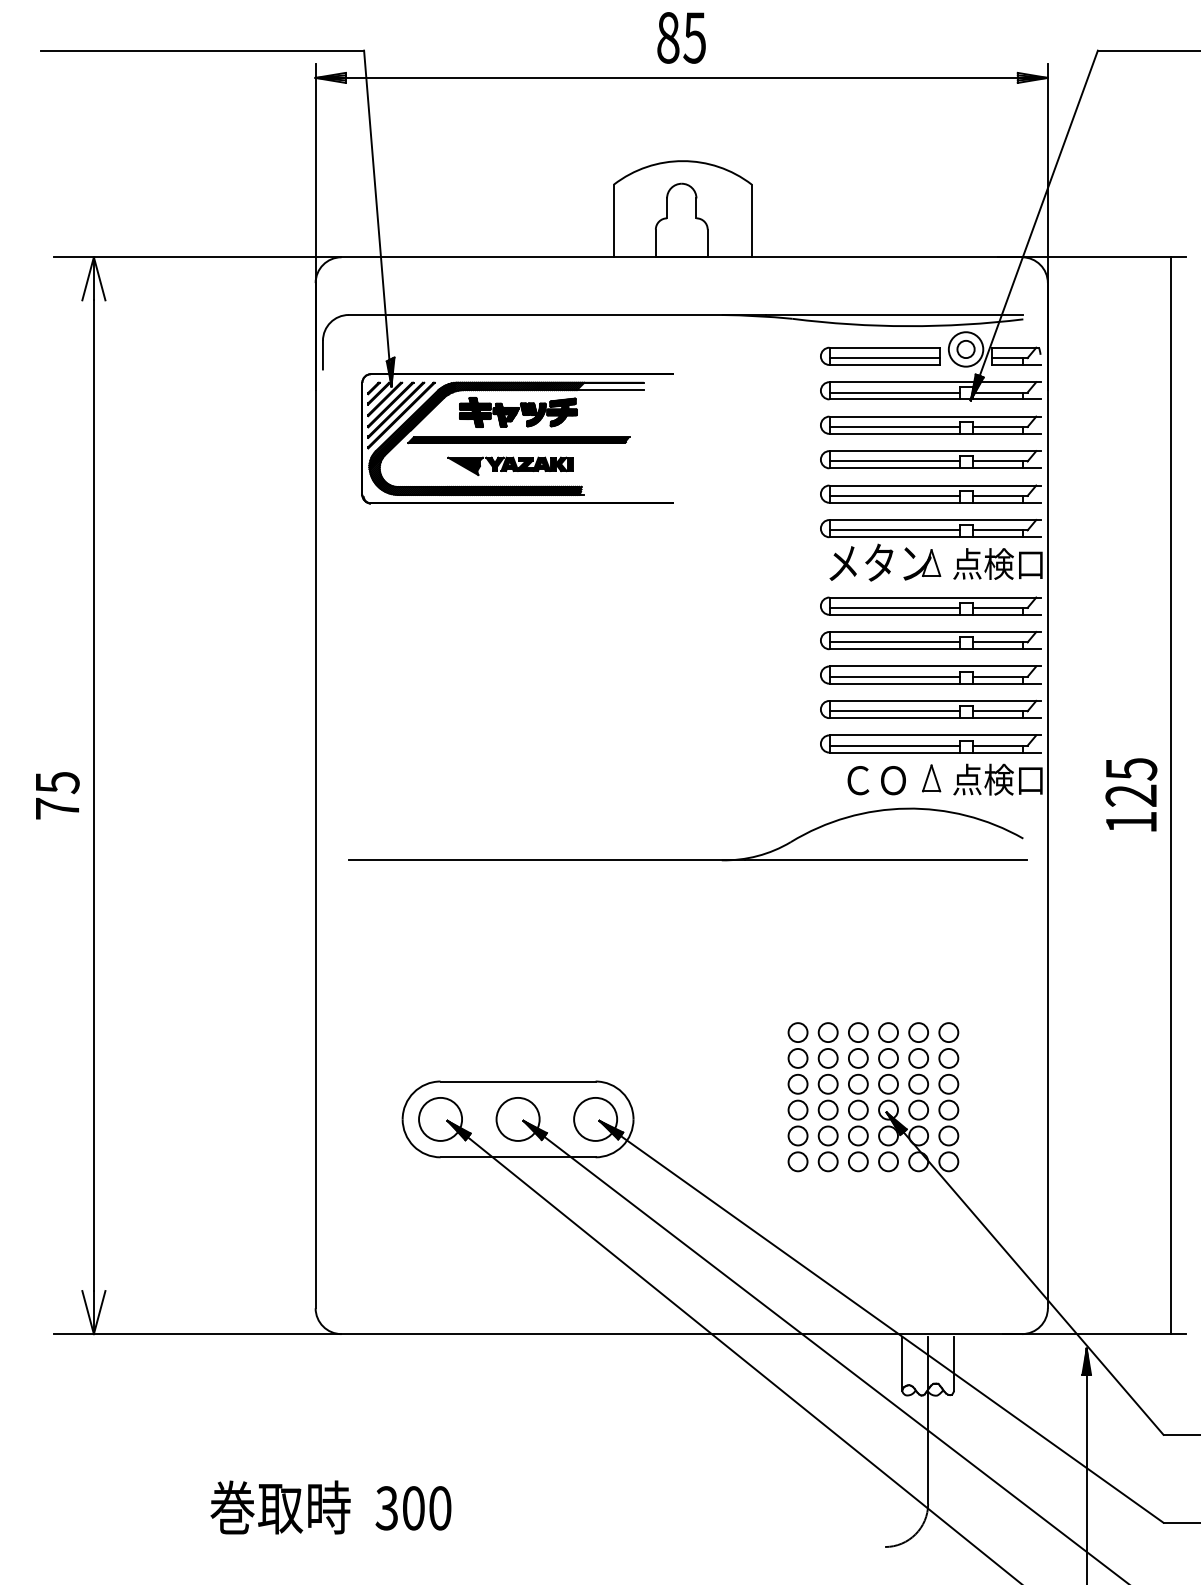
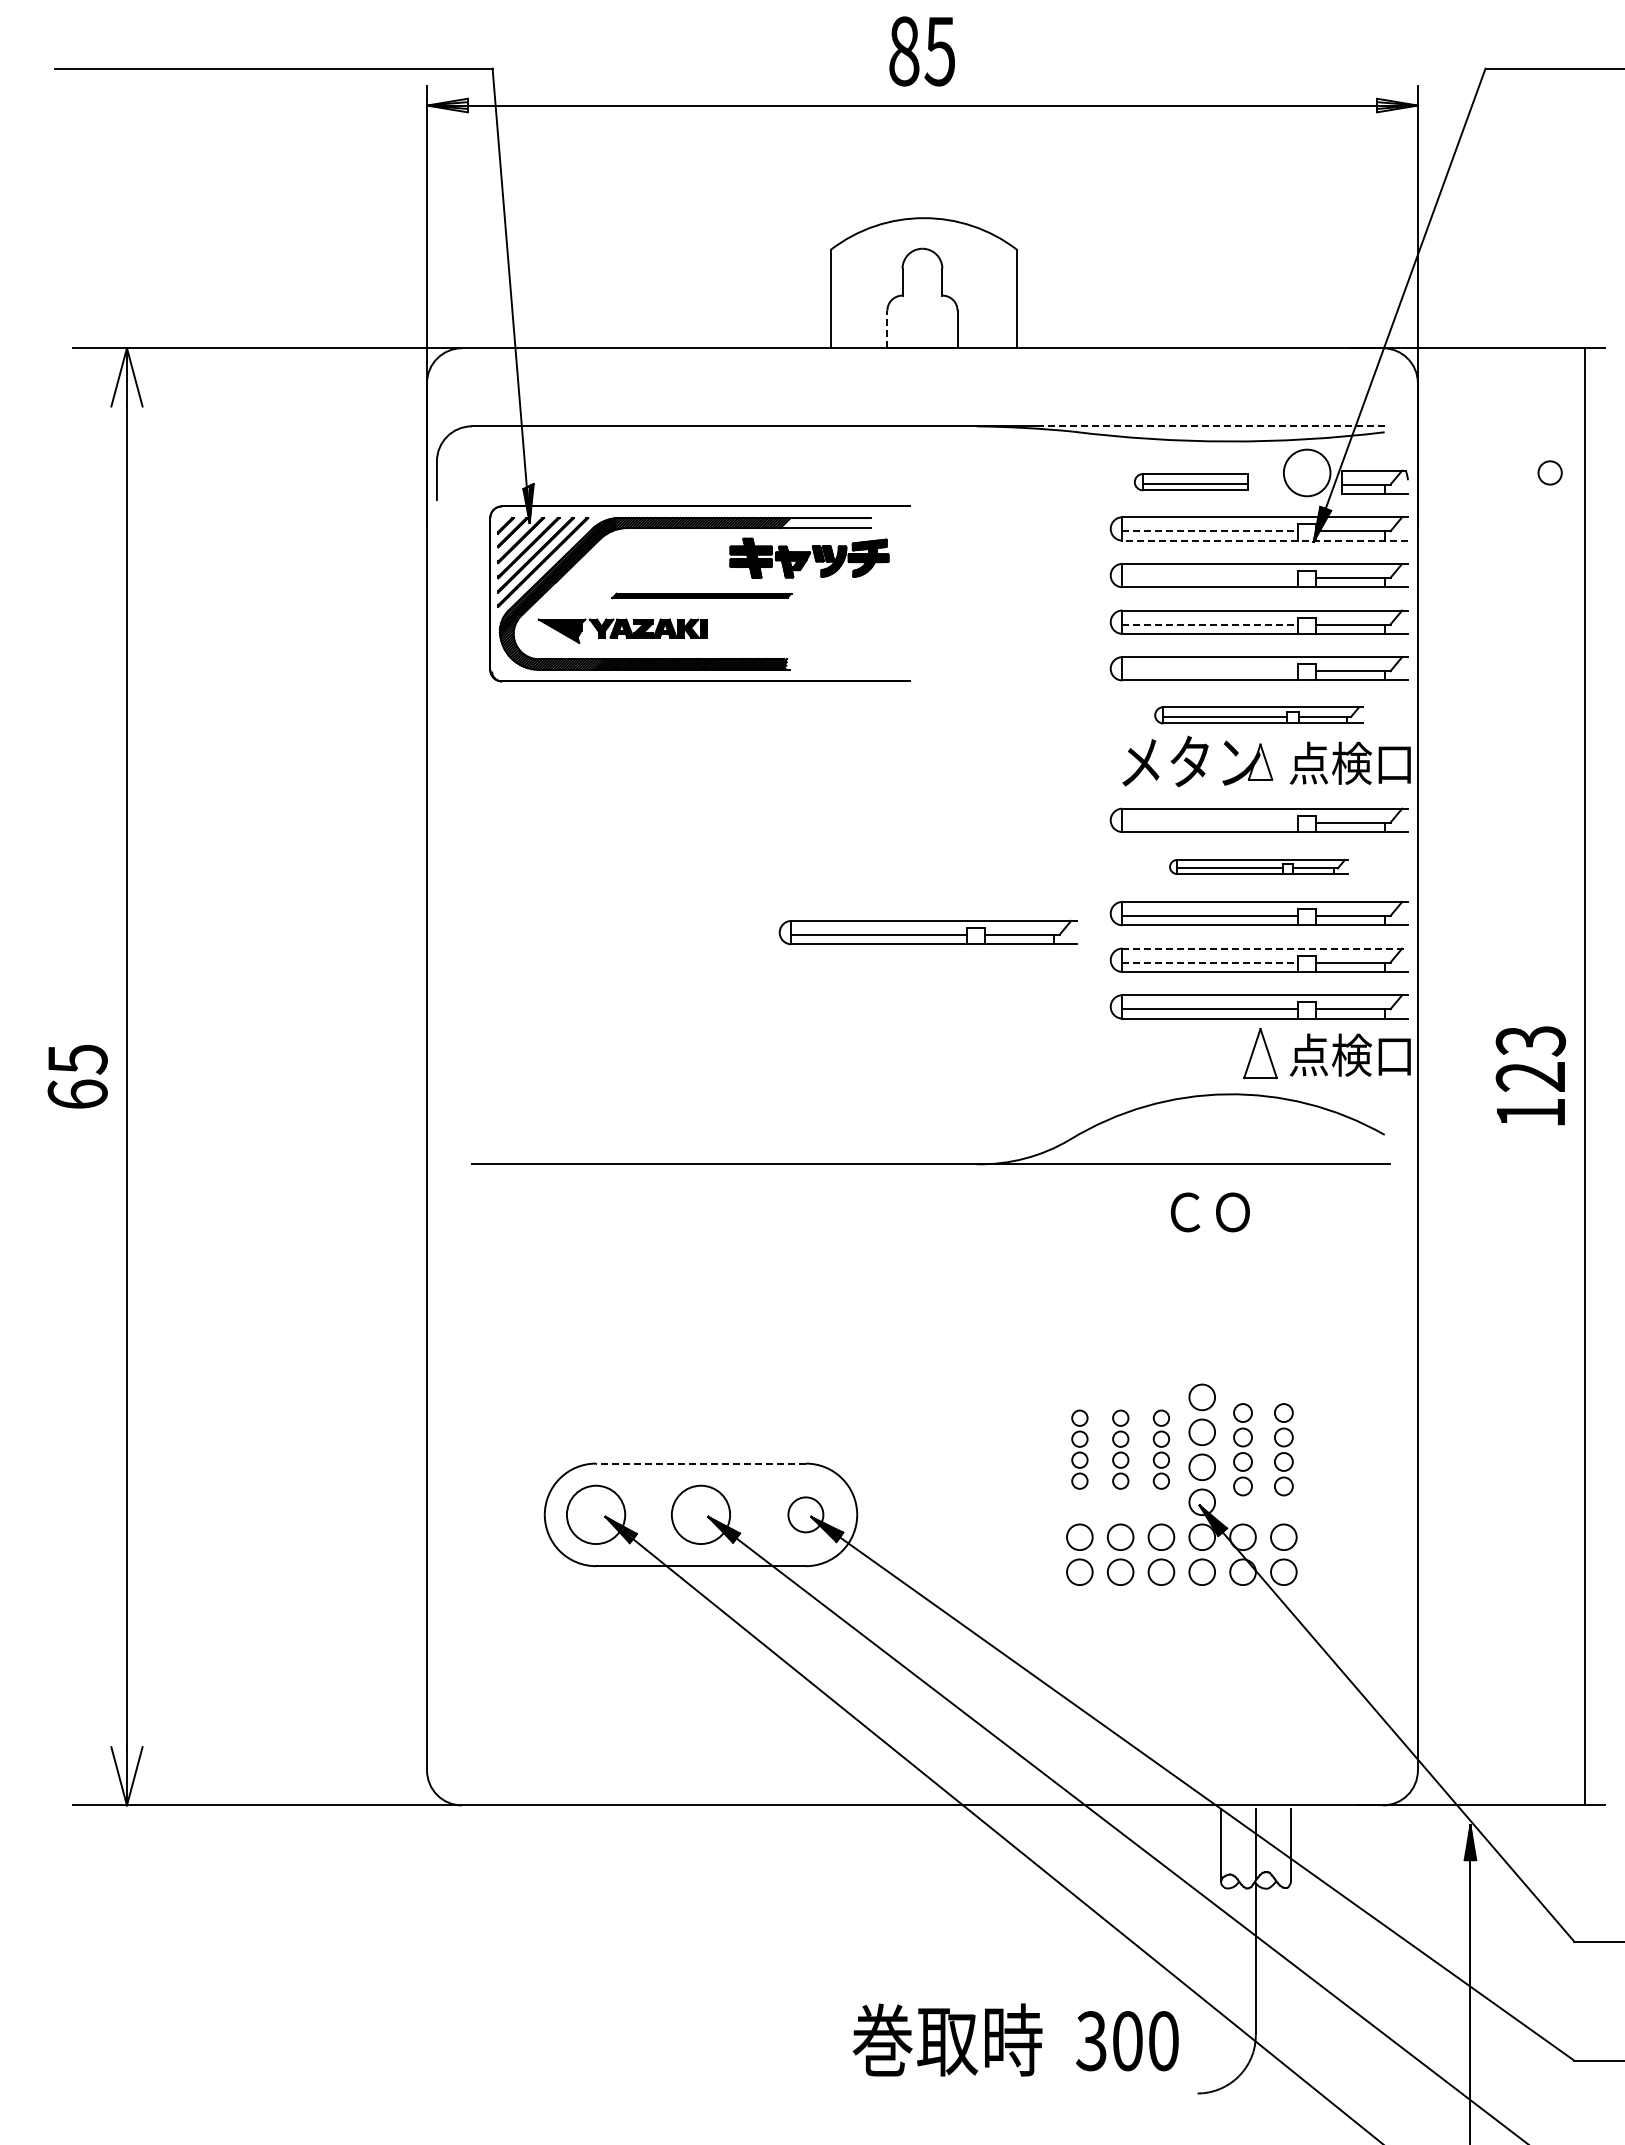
line: (655, 243) -> (887, 329), solid -> dashed
line: (894, 315) -> (1210, 426), solid -> dashed
circle: (965, 349) -> (1549, 472), moved
part: (879, 355) -> (1190, 481), size x0.7
line: (894, 392) -> (1210, 531), solid -> dashed
line: (935, 399) -> (1265, 540), solid -> dashed
part: (518, 411) -> (809, 557), moved
line: (894, 426) -> (1210, 577), removed
part: (518, 439) -> (701, 595), size x0.6
line: (894, 461) -> (1210, 624), solid -> dashed
part: (510, 465) -> (622, 630), moved
line: (894, 496) -> (1210, 671), removed
part: (930, 527) -> (1258, 714), size x0.7
line: (894, 607) -> (1210, 822), removed
part: (930, 640) -> (1258, 866), size x0.6
part: (685, 689) -> (927, 932), added
line: (935, 700) -> (1265, 948), solid -> dashed
line: (894, 711) -> (1210, 962), solid -> dashed
text: (1131, 769) -> (1530, 1041), 125 -> 123
part: (931, 778) -> (1260, 1053), size x1.4
text: (876, 780) -> (1210, 1212), moved
text: (57, 808) -> (77, 1093), 75 -> 65
part: (797, 1071) -> (1079, 1449), size x0.6
part: (828, 1071) -> (1120, 1449), size x0.6
part: (858, 1071) -> (1161, 1449), size x0.6
part: (918, 1071) -> (1242, 1449), size x0.7
part: (948, 1071) -> (1283, 1449), size x0.7
line: (518, 1081) -> (701, 1463), solid -> dashed
circle: (595, 1119) -> (805, 1514), size x0.6
text: (330, 1507) -> (1015, 2039), moved

